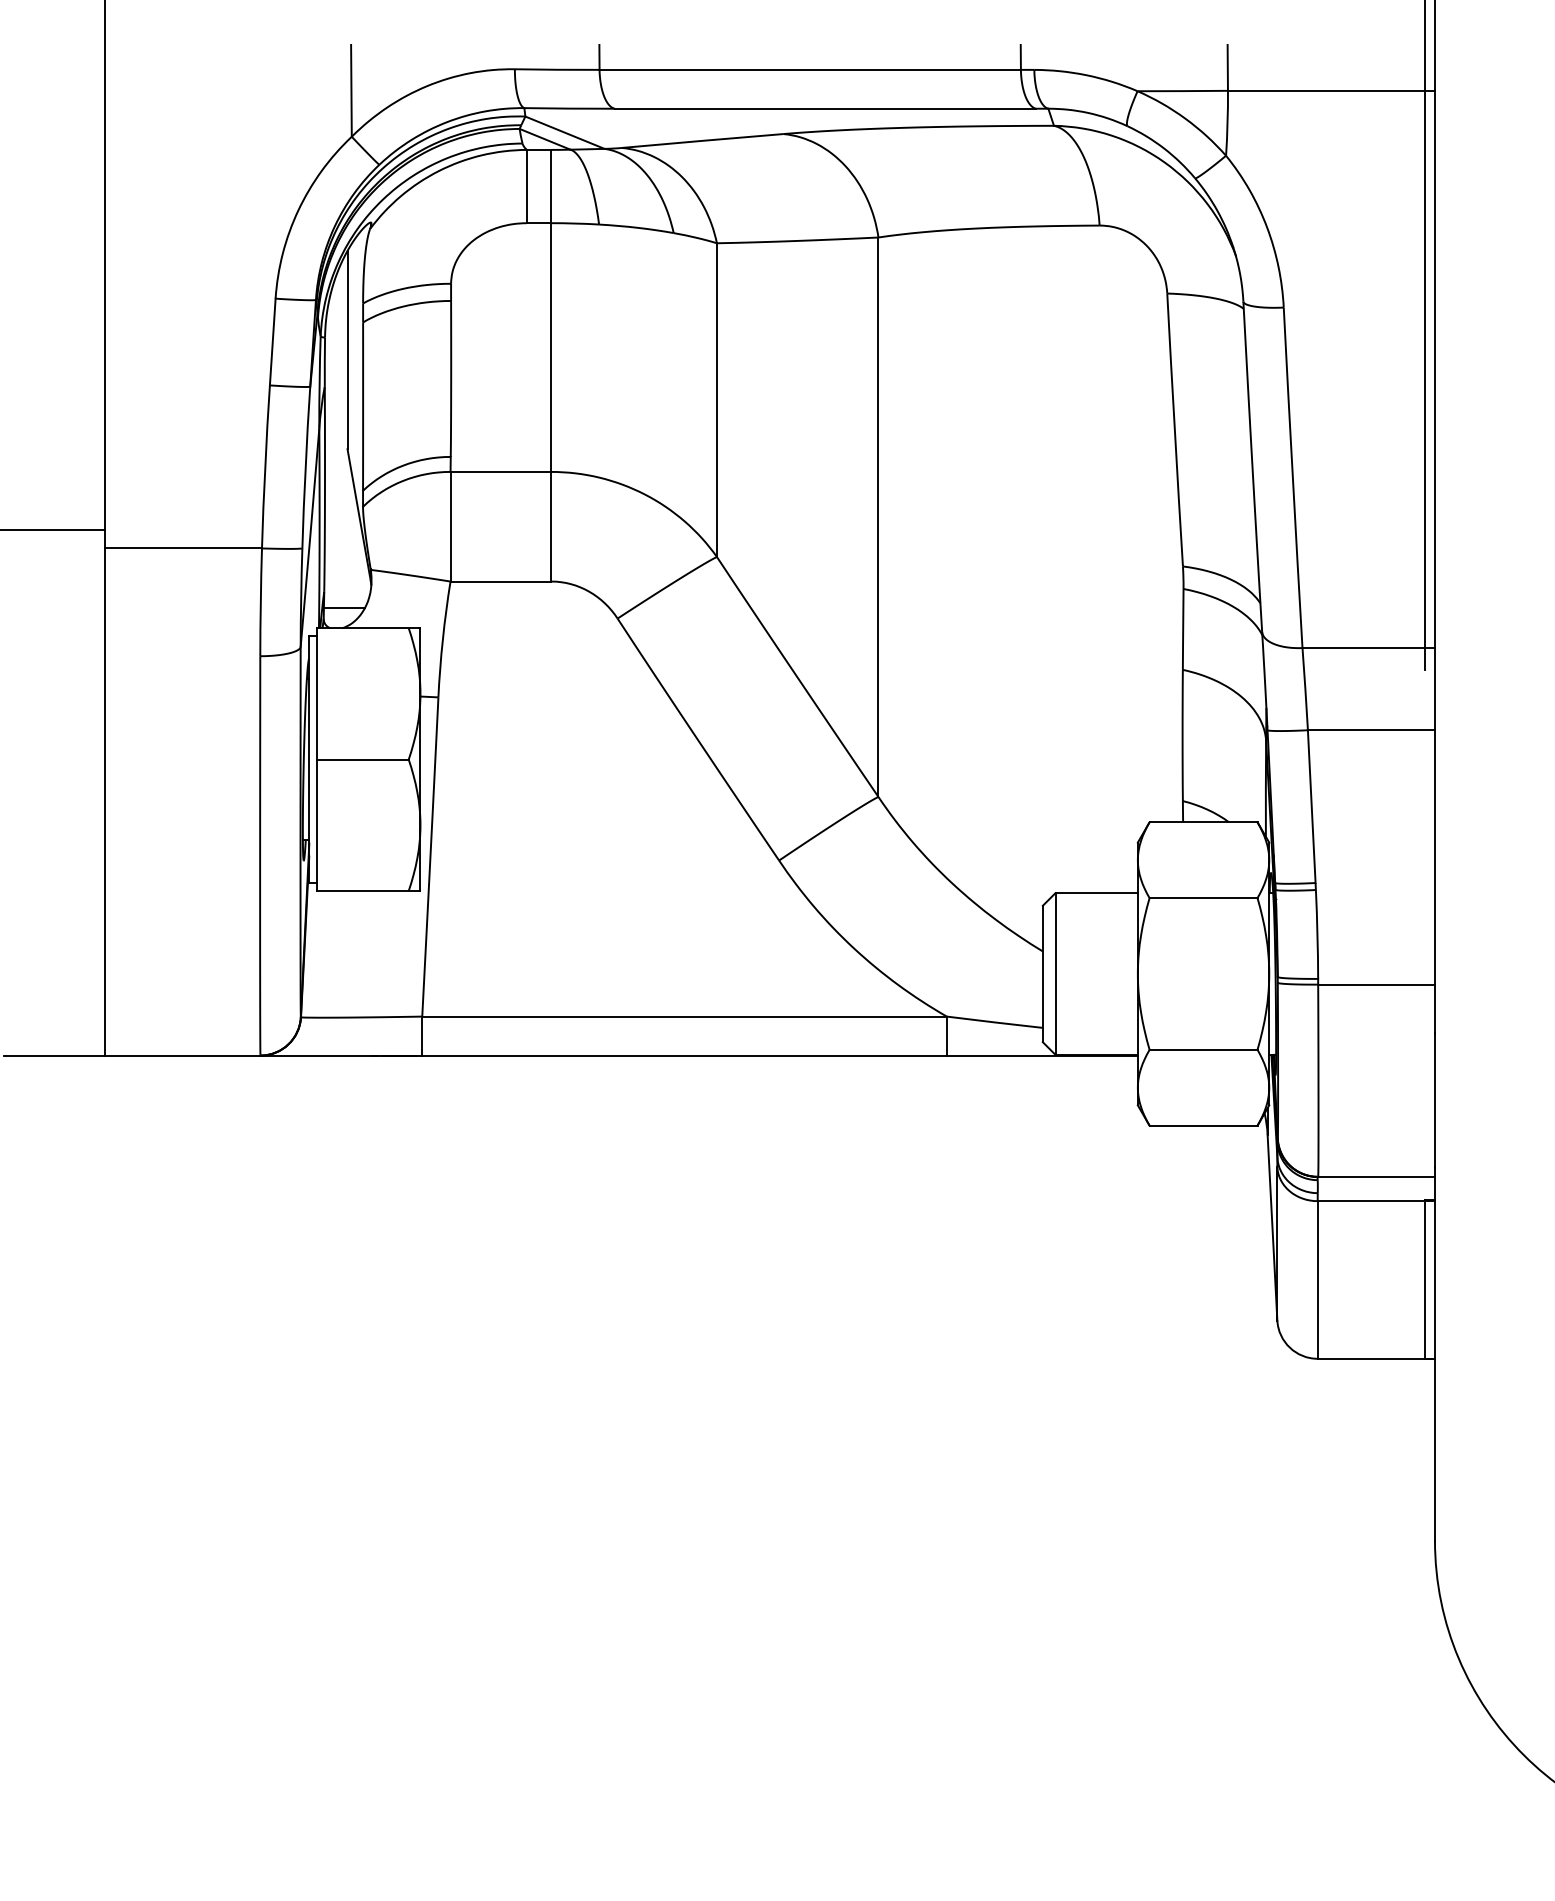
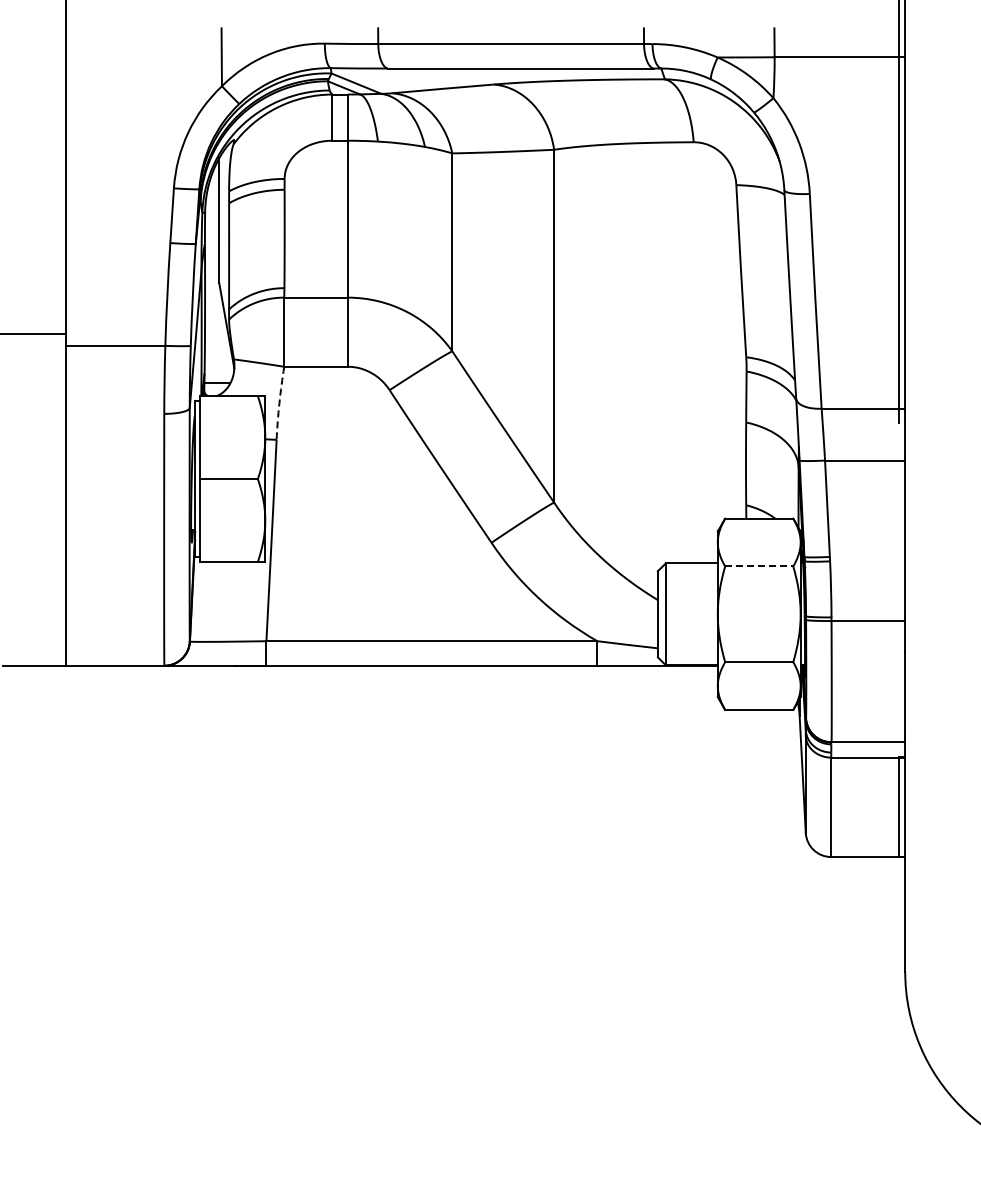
arc: (442, 639) -> (279, 403), solid -> dashed
line: (1203, 898) -> (759, 566), solid -> dashed

